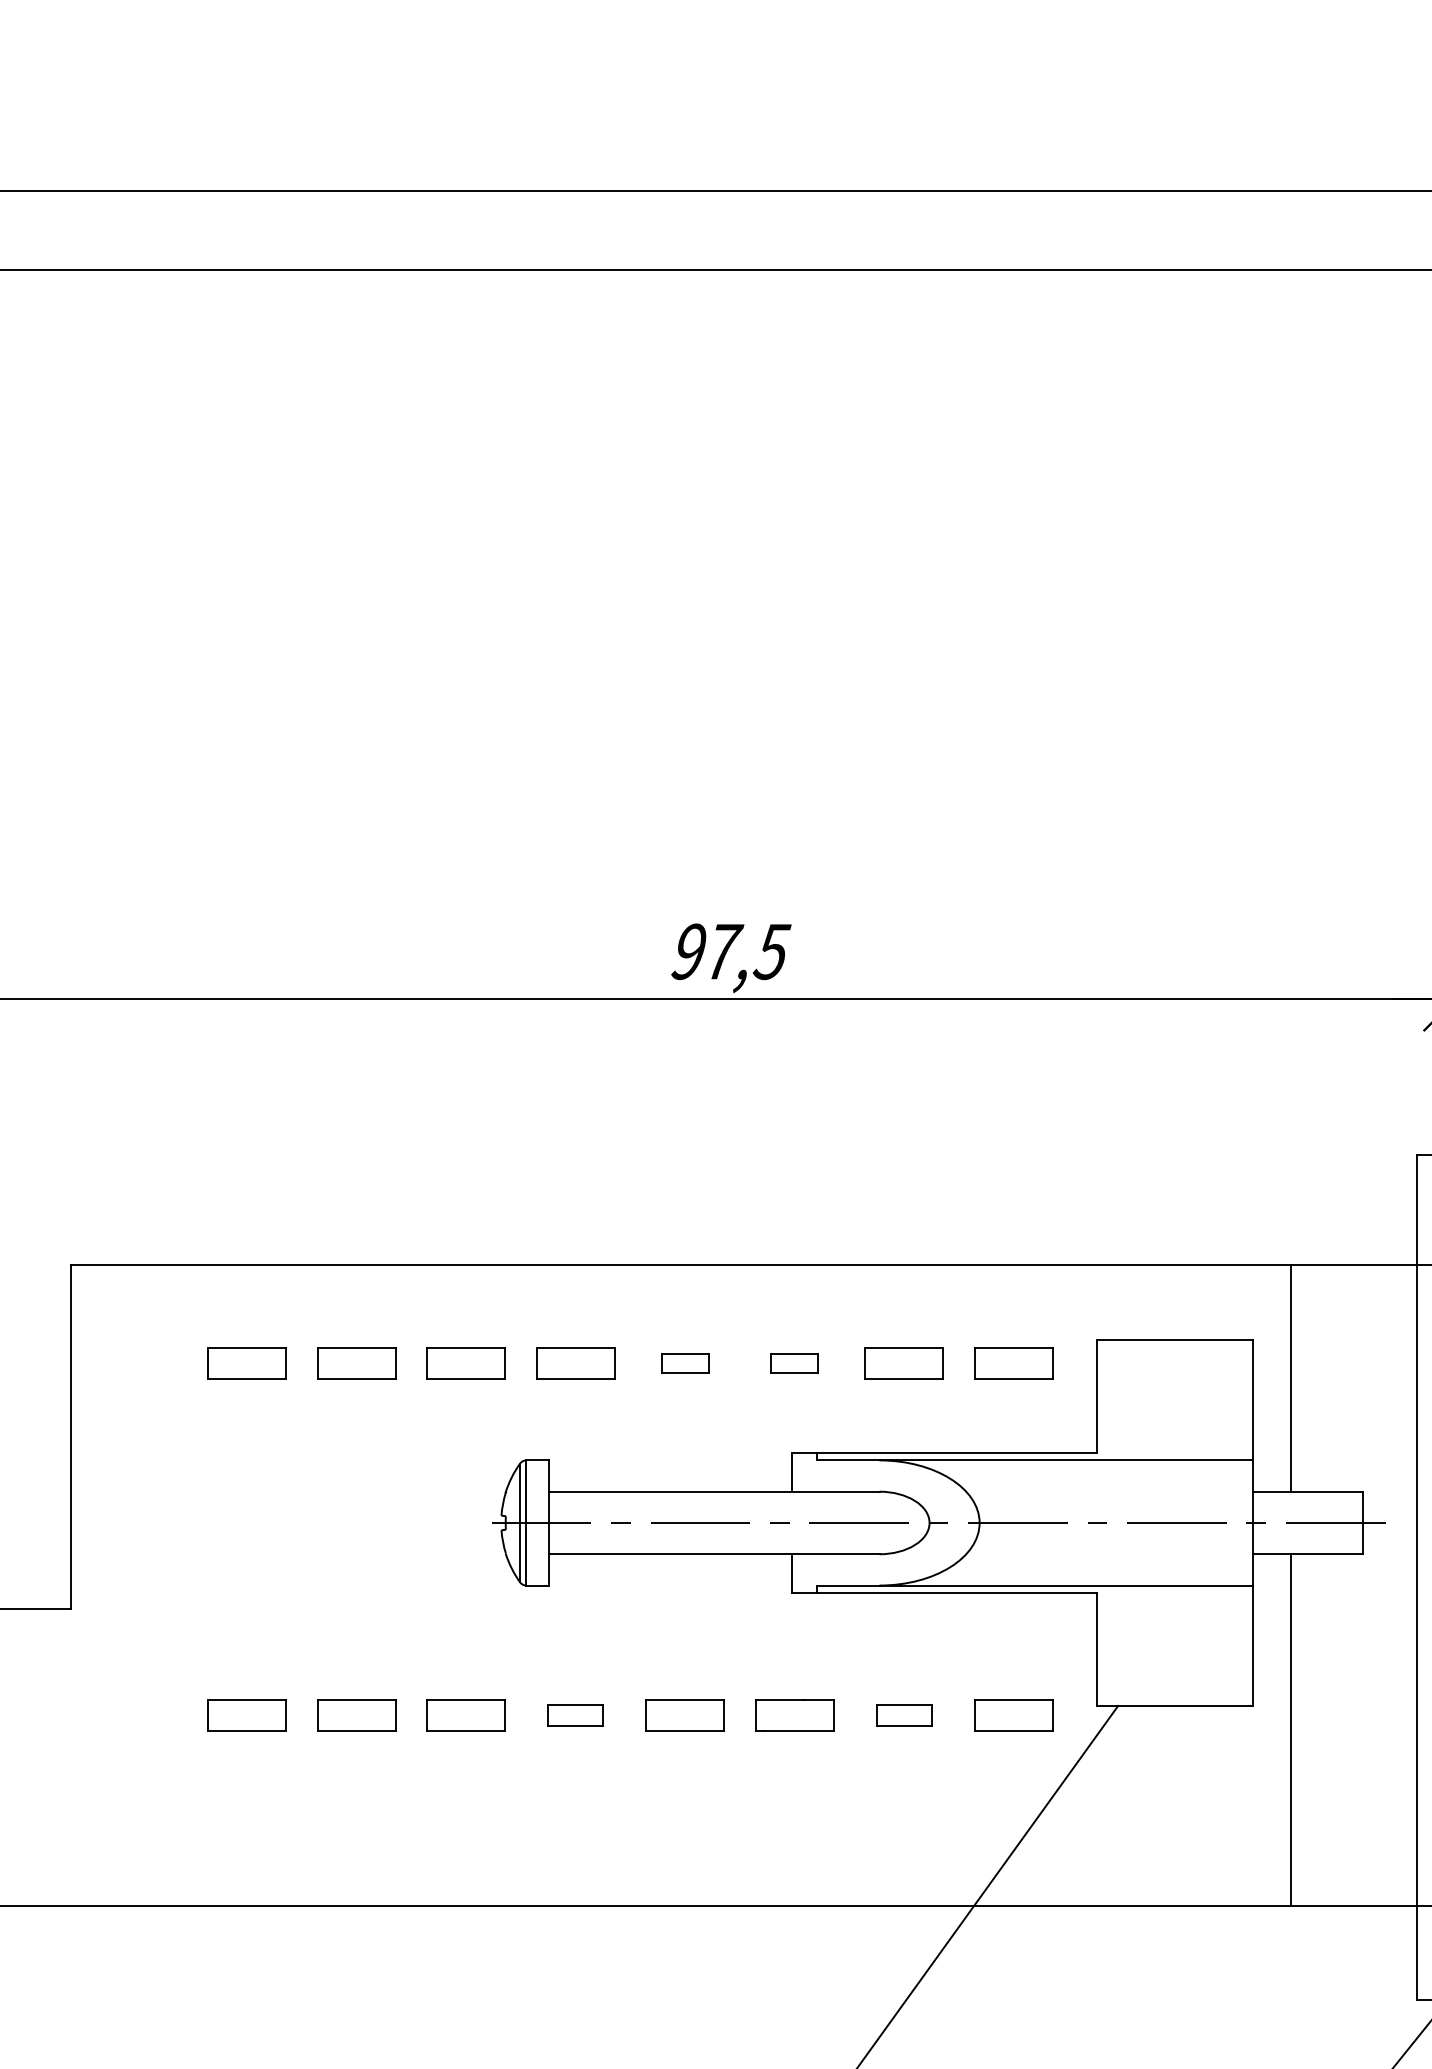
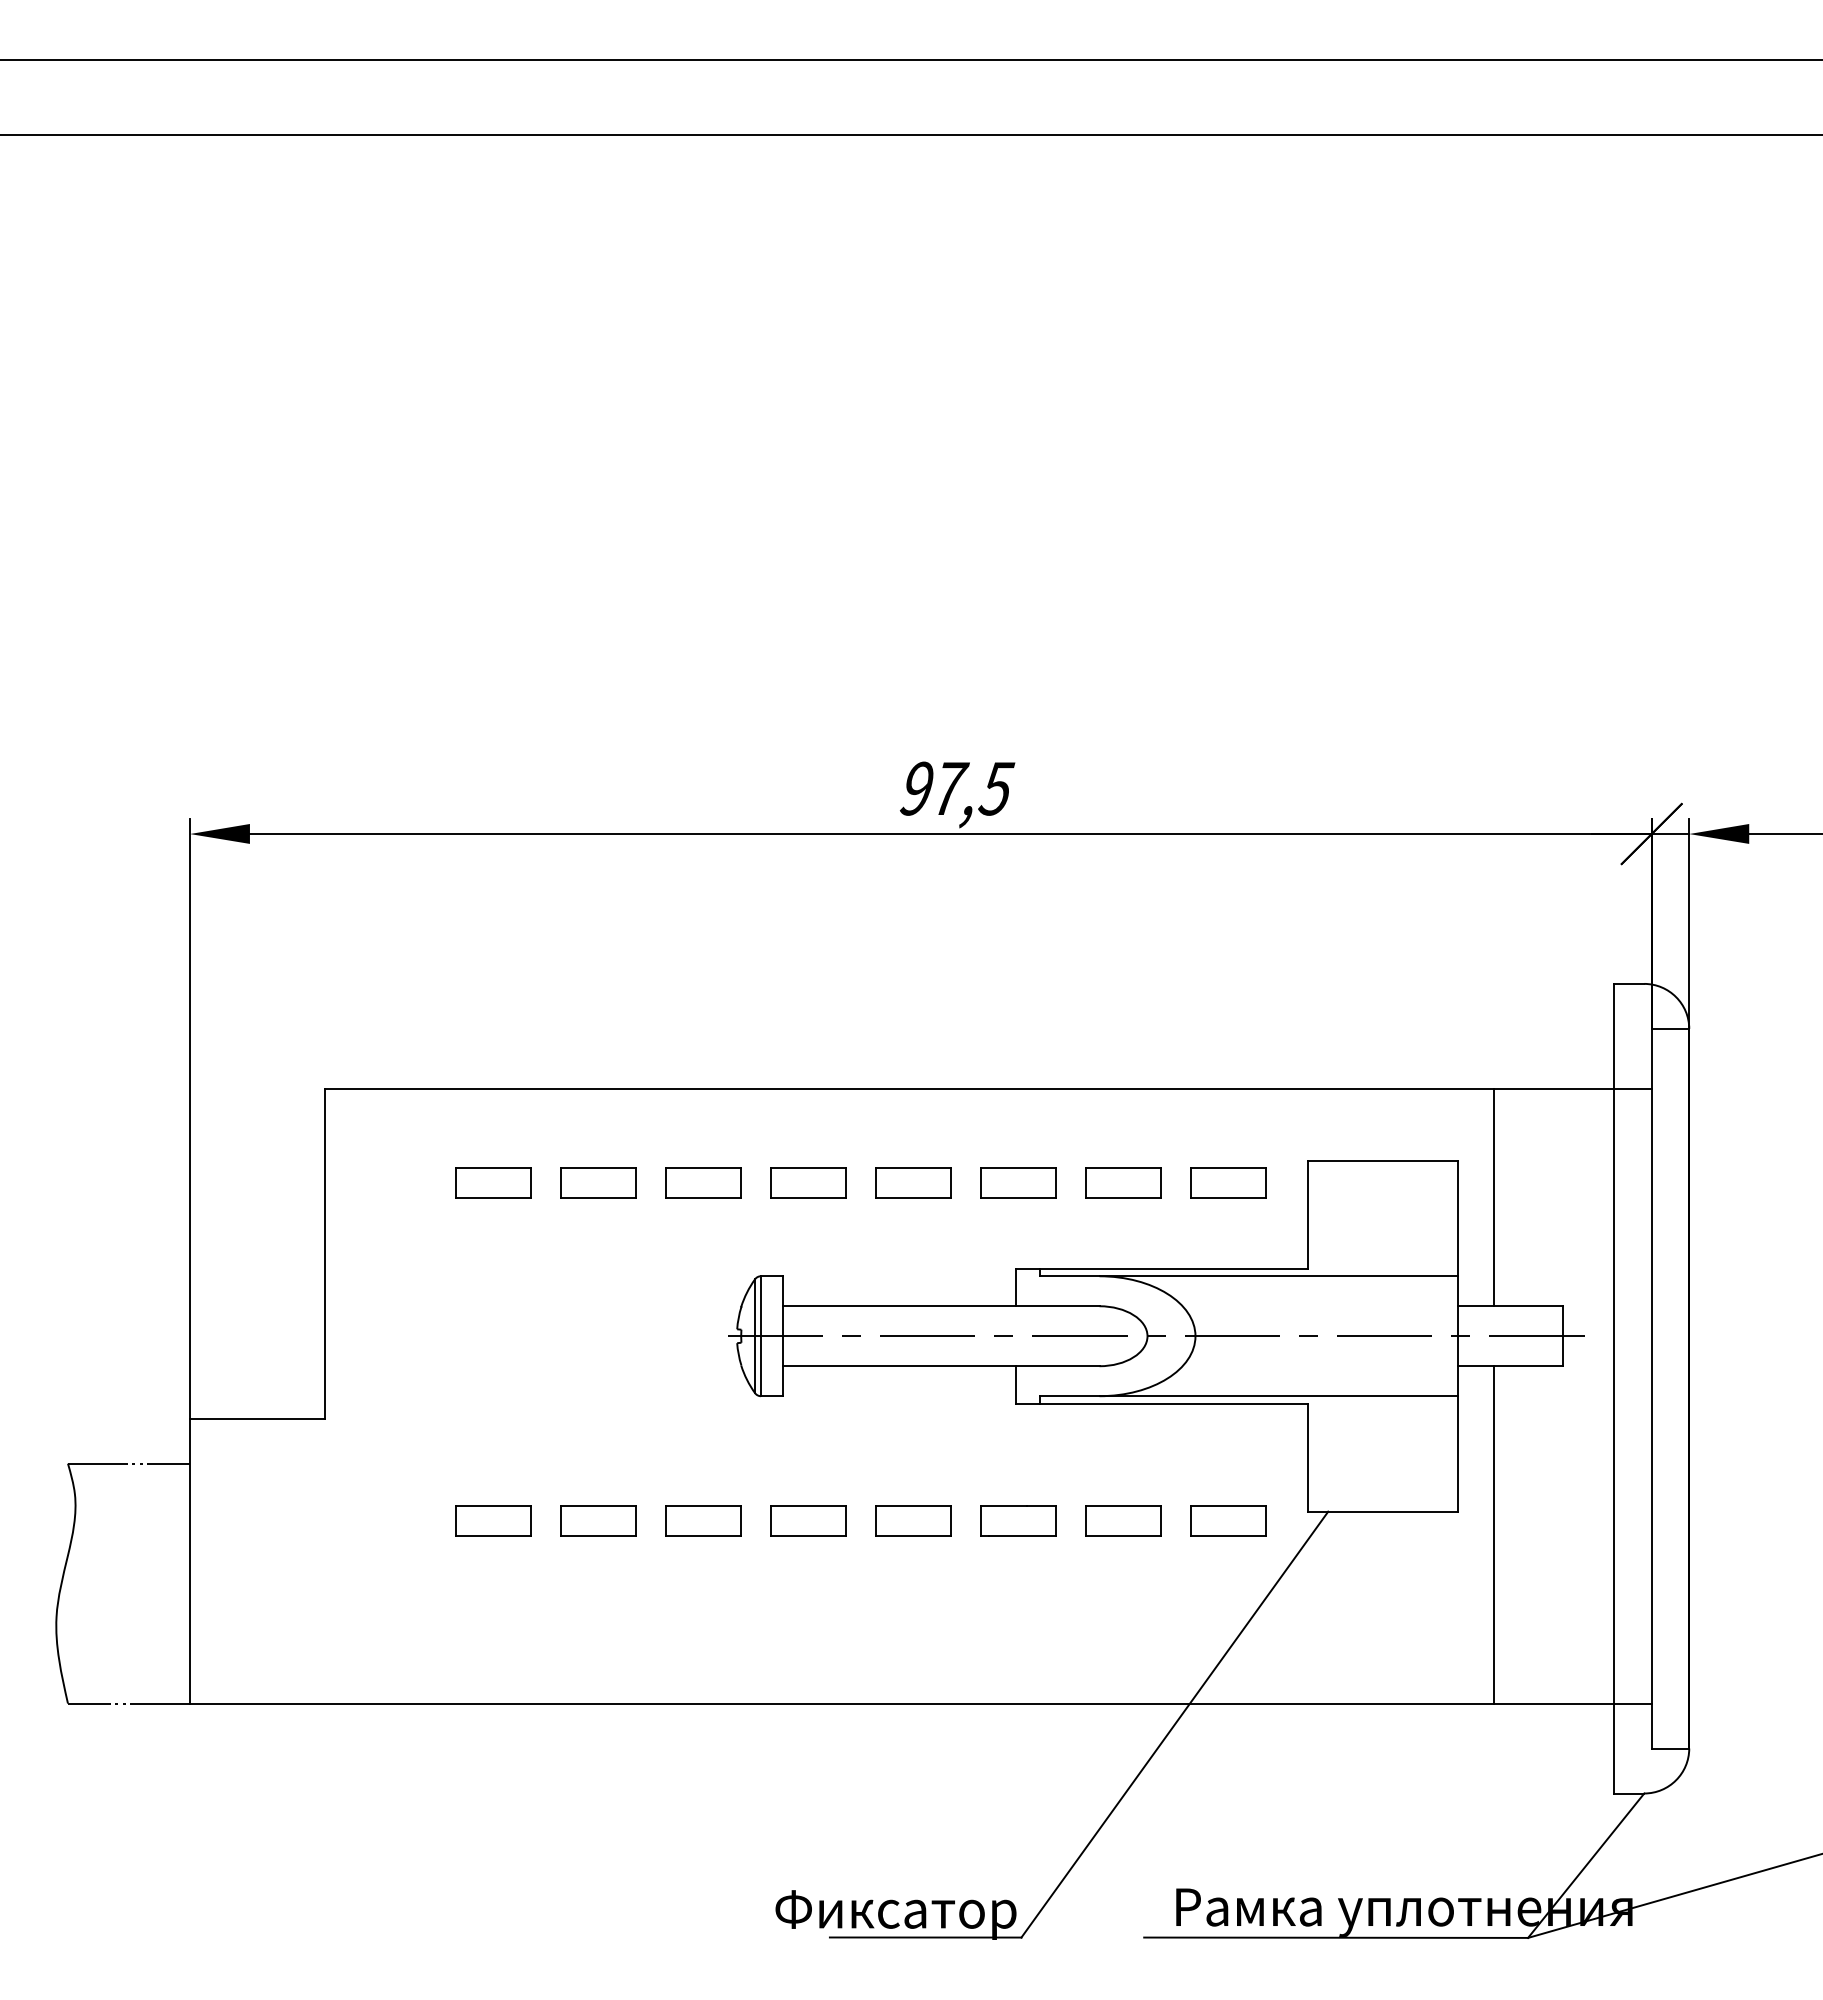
part: (685, 1362) -> (913, 1182), size x1.67
part: (794, 1362) -> (1018, 1182), size x1.67
part: (575, 1715) -> (808, 1520), size x1.43
part: (904, 1715) -> (1123, 1520), size x1.43

